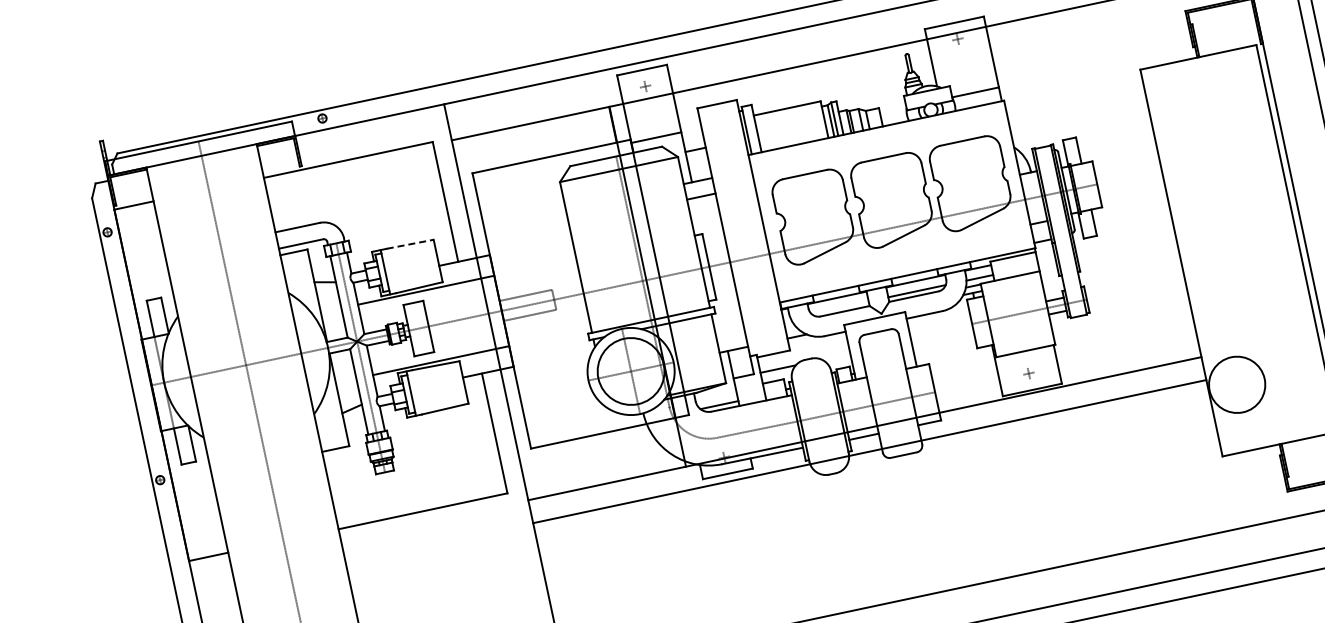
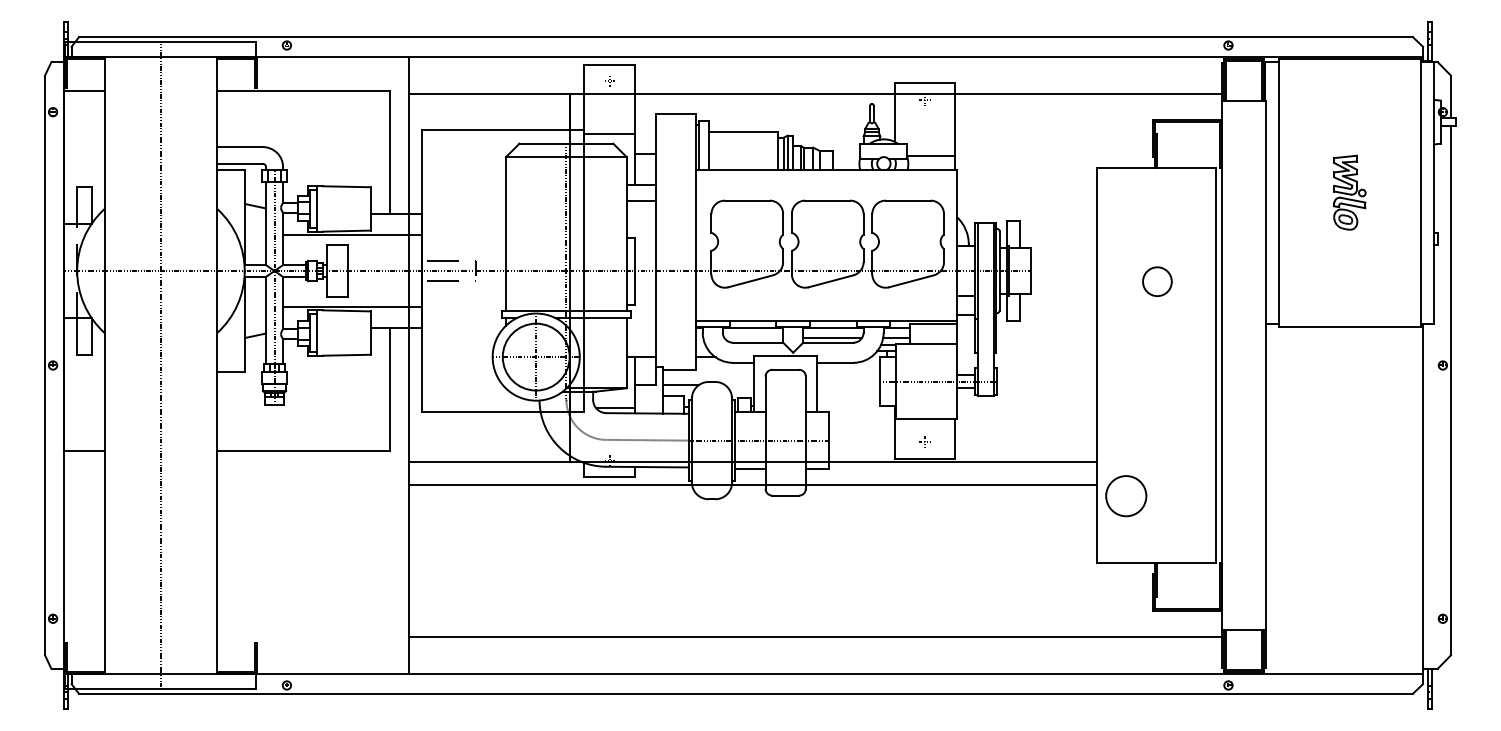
circle: (1223, 168) -> (1157, 281), added
line: (410, 244) -> (346, 186), dashed -> solid
circle: (1237, 385) -> (1126, 496), size x0.71

